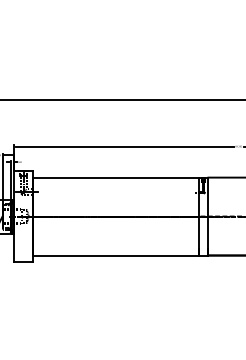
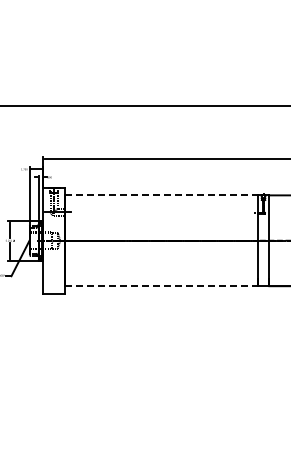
line: (116, 177) -> (162, 195), solid -> dashed
line: (116, 255) -> (162, 286), solid -> dashed

